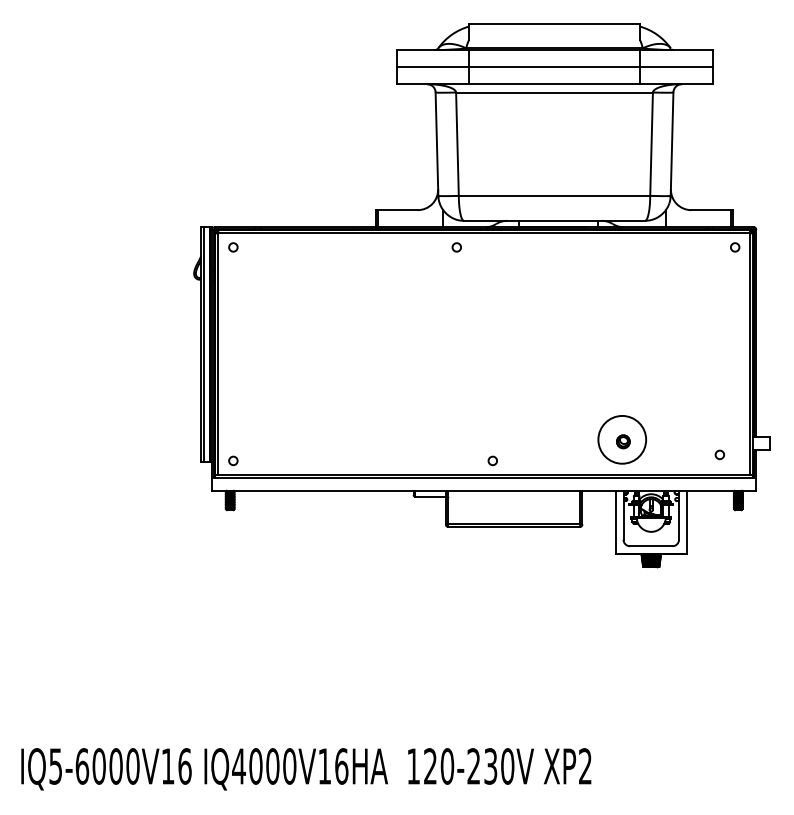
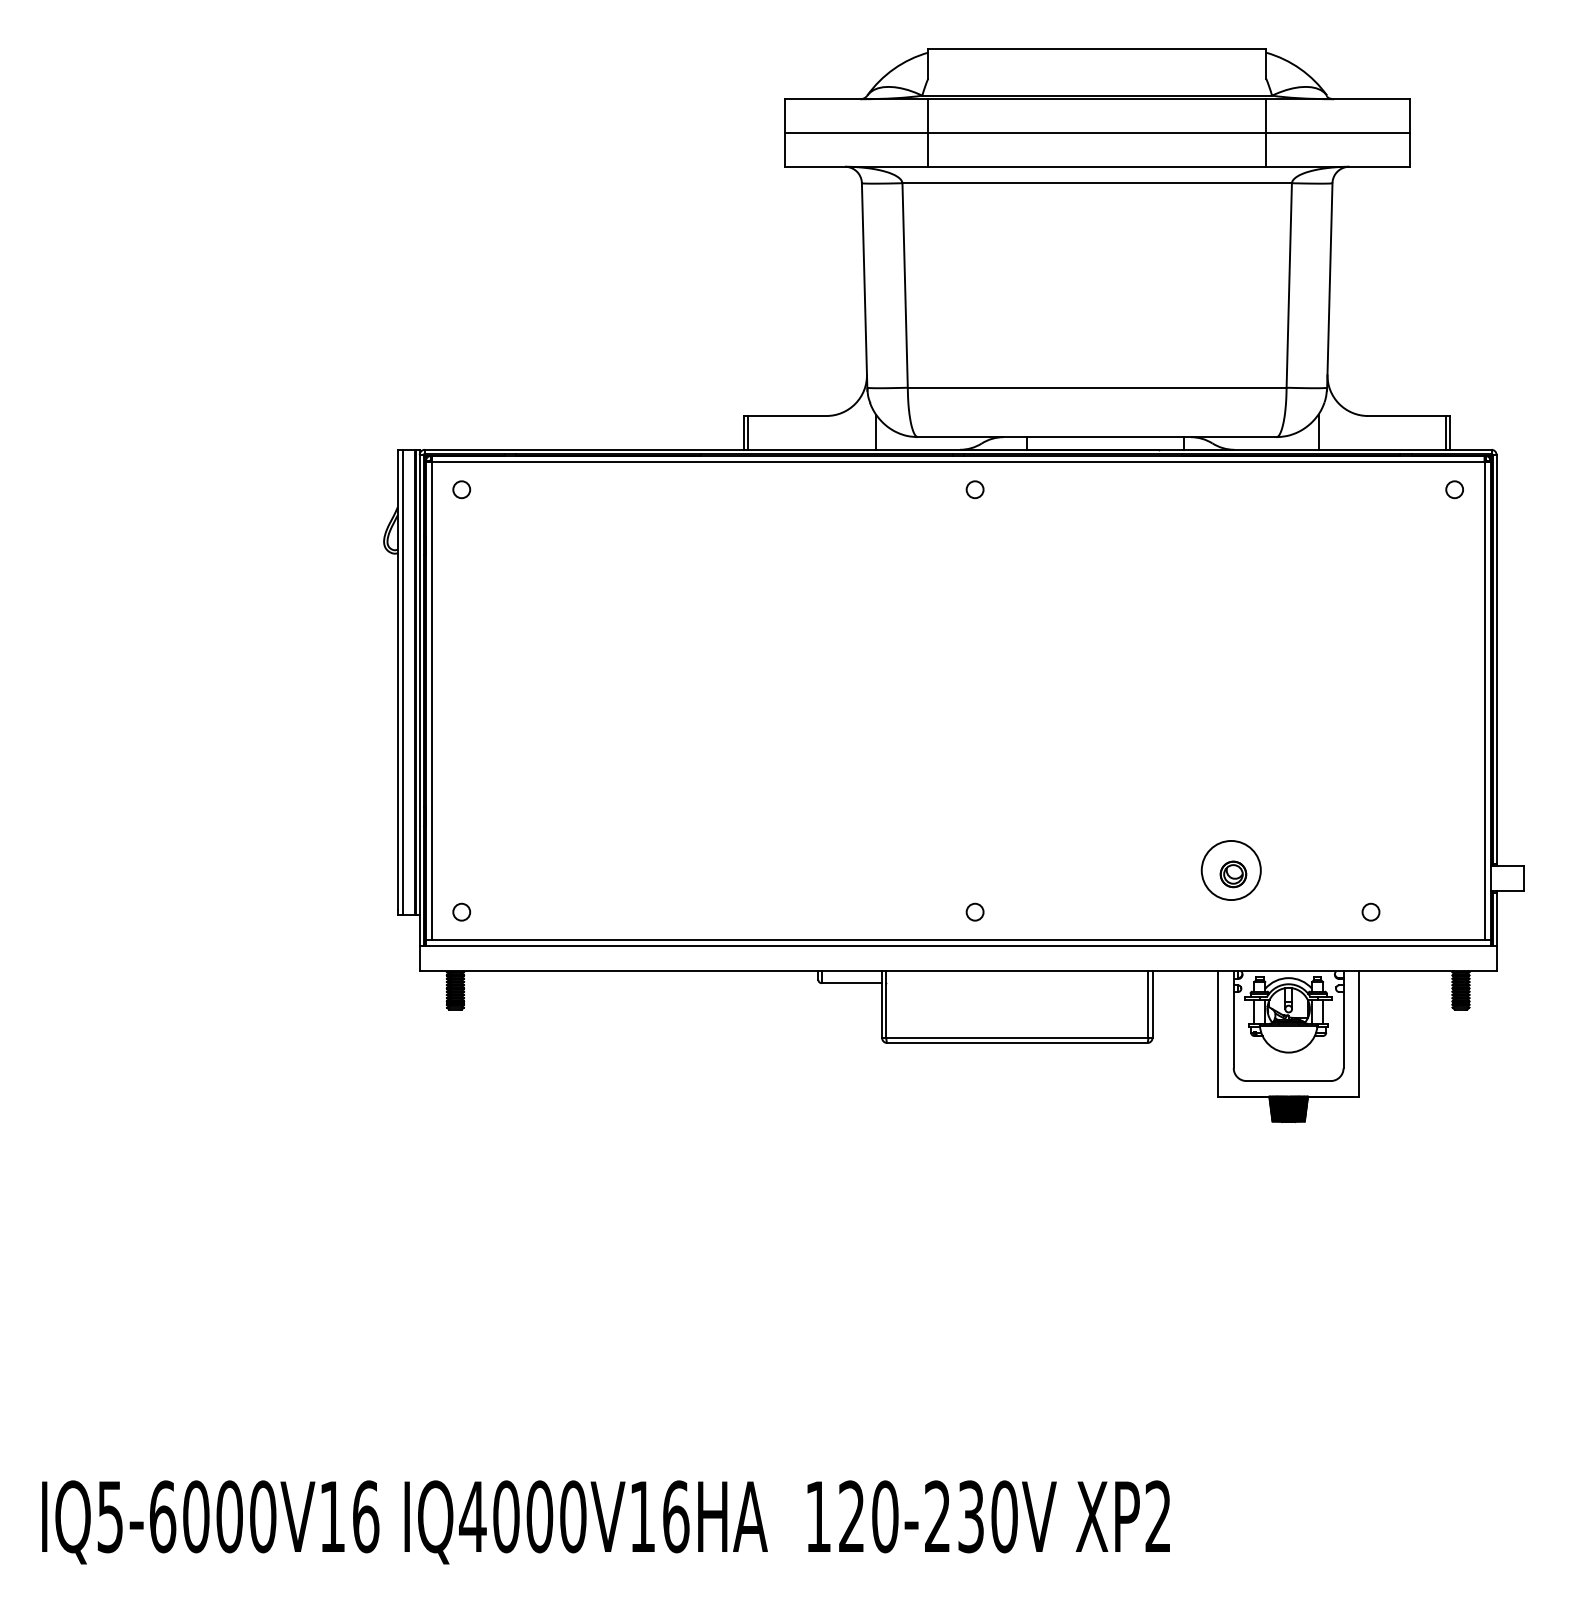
circle: (456, 247) -> (974, 489), moved
circle: (622, 439) -> (1231, 869), size x0.62
circle: (719, 454) -> (1370, 911), moved

